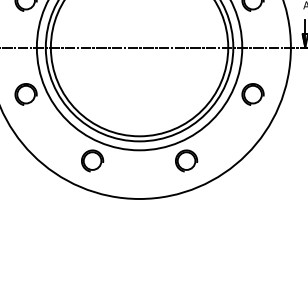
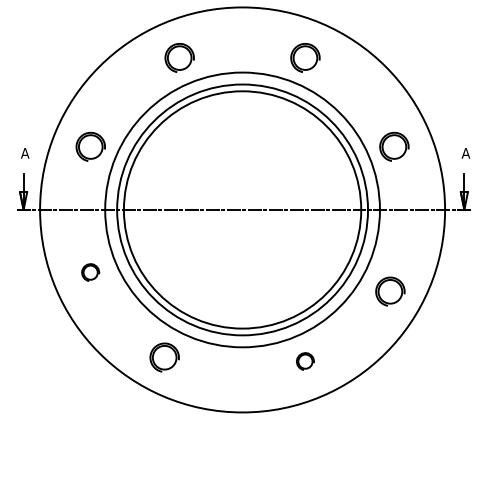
part: (25, 94) -> (90, 272), size x0.6
part: (253, 94) -> (390, 291), moved
part: (92, 160) -> (164, 357), moved
part: (186, 160) -> (305, 361), size x0.6

